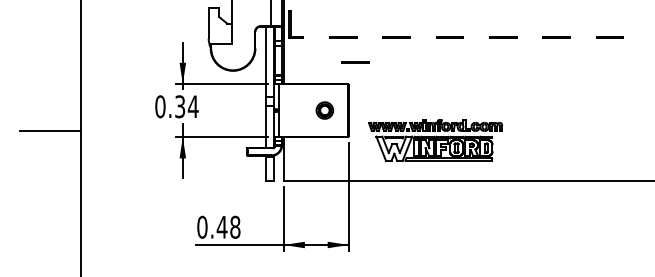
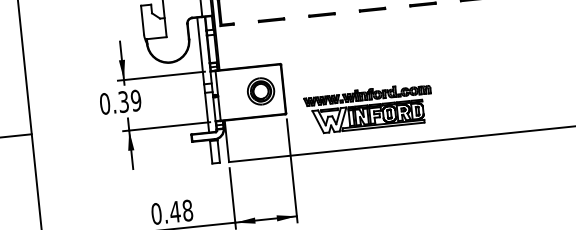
line: (355, 62) -> (285, 42), removed
text: (192, 106) -> (135, 100), 0.34 -> 0.39
part: (324, 110) -> (260, 91), size x1.67

